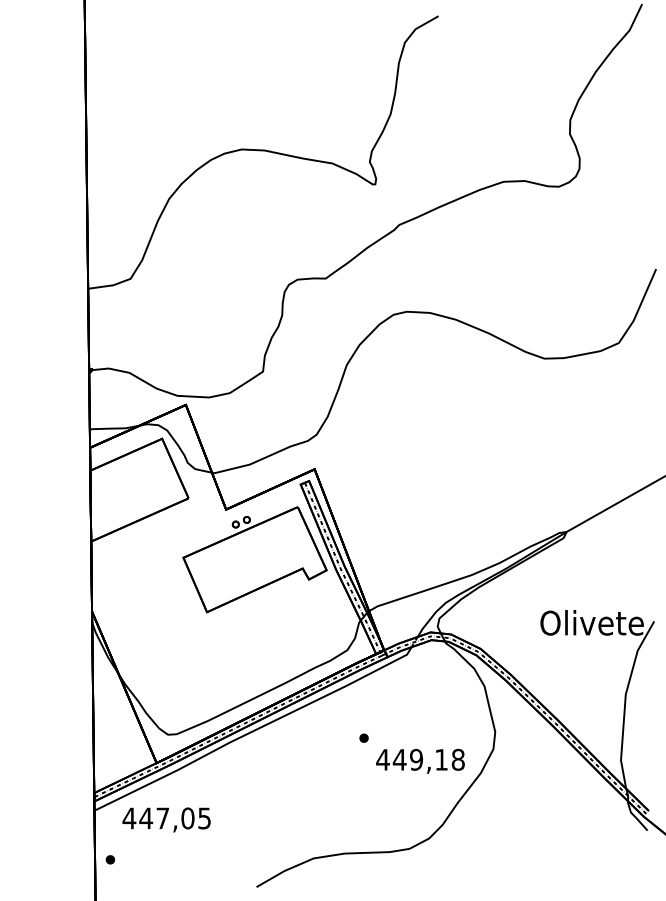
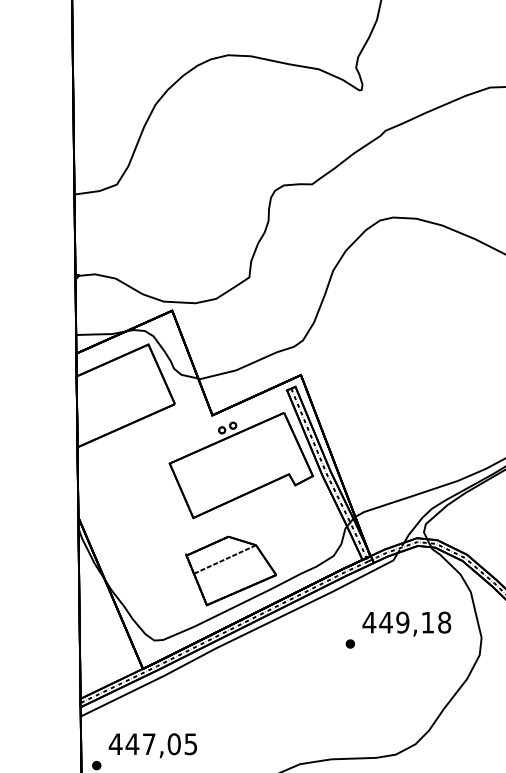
part: (244, 665) -> (230, 571), added
text: (420, 760) -> (406, 623), moved
text: (166, 819) -> (152, 745), moved

